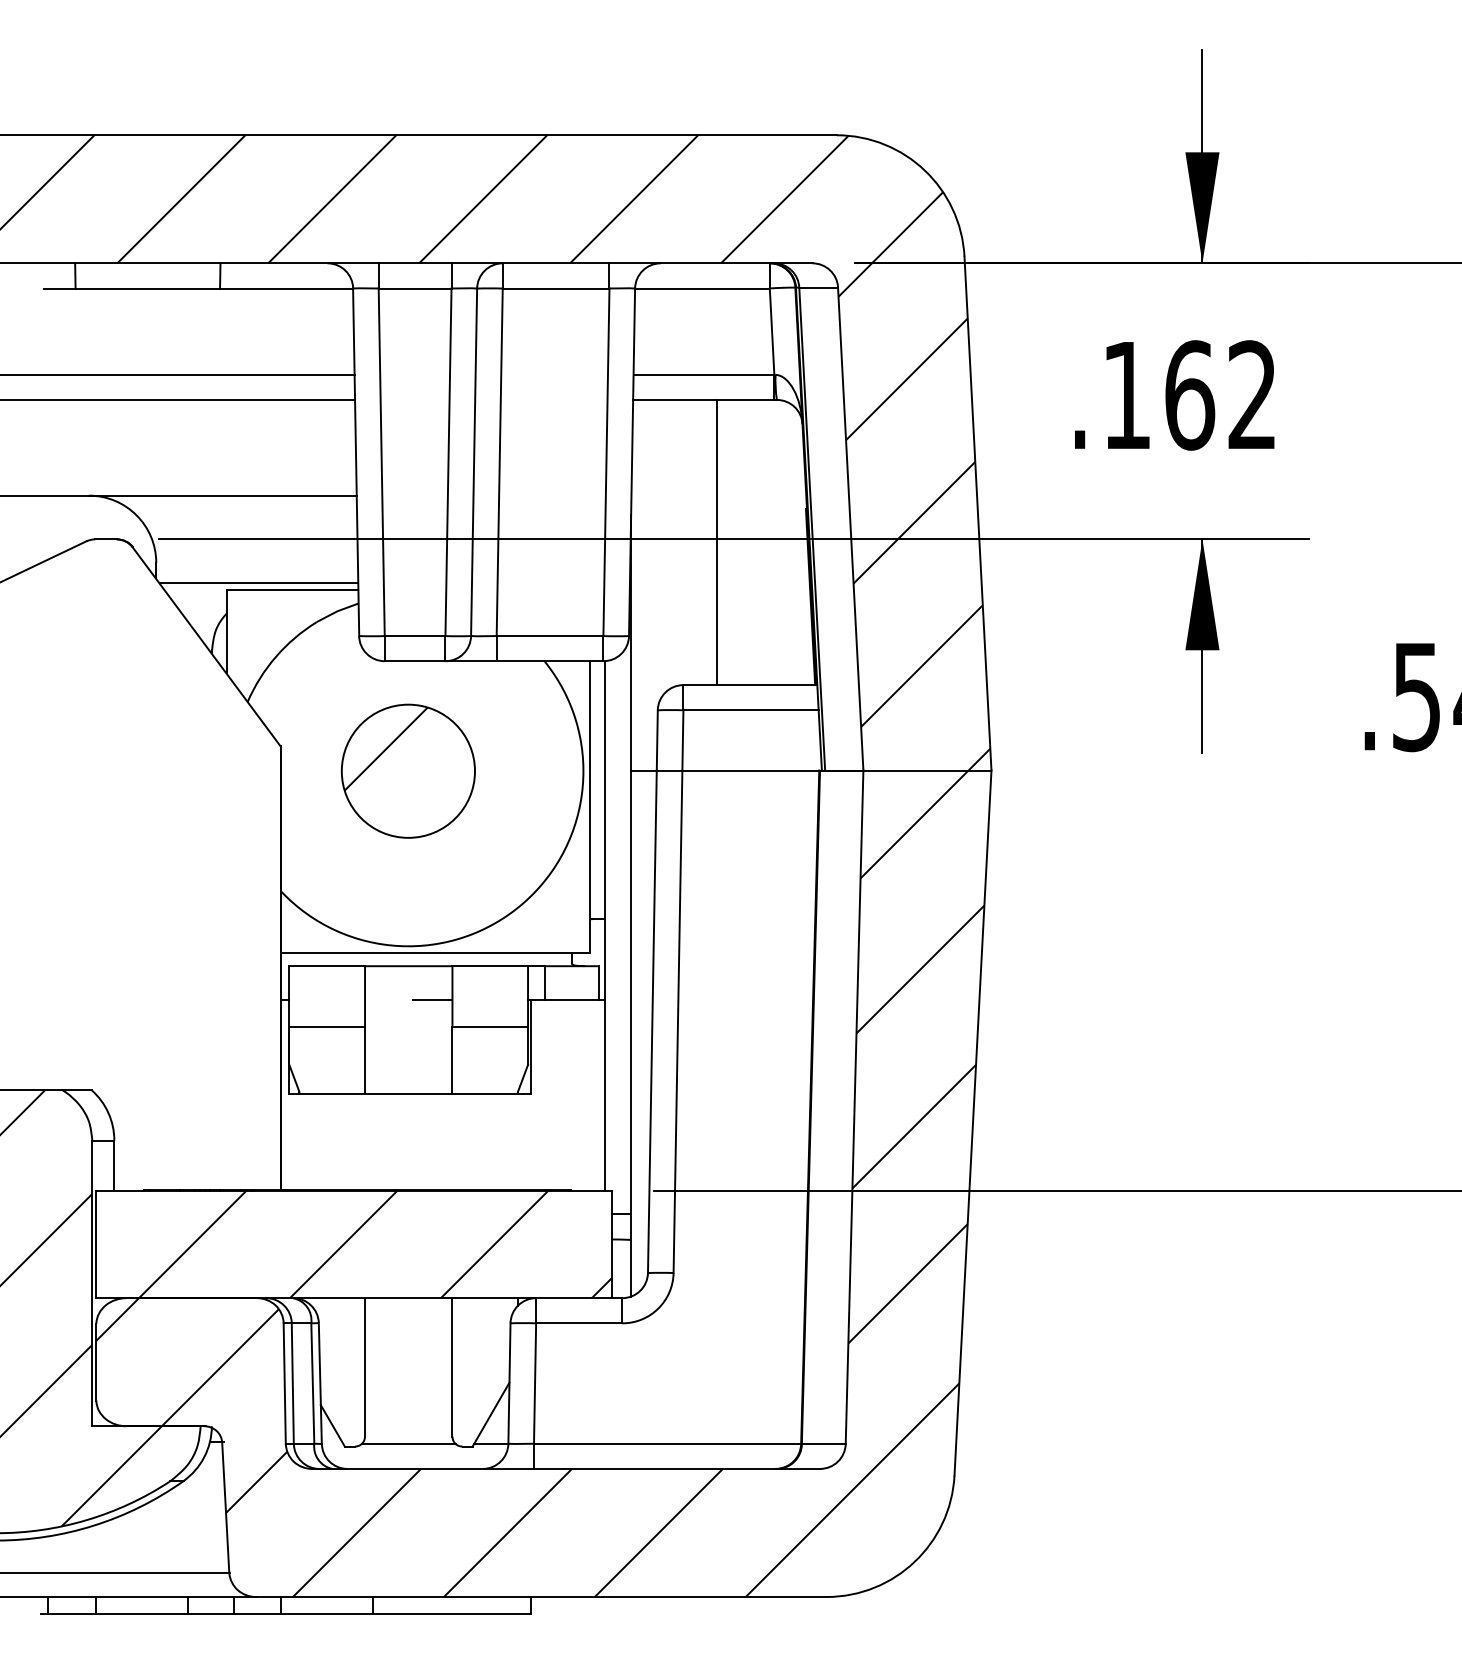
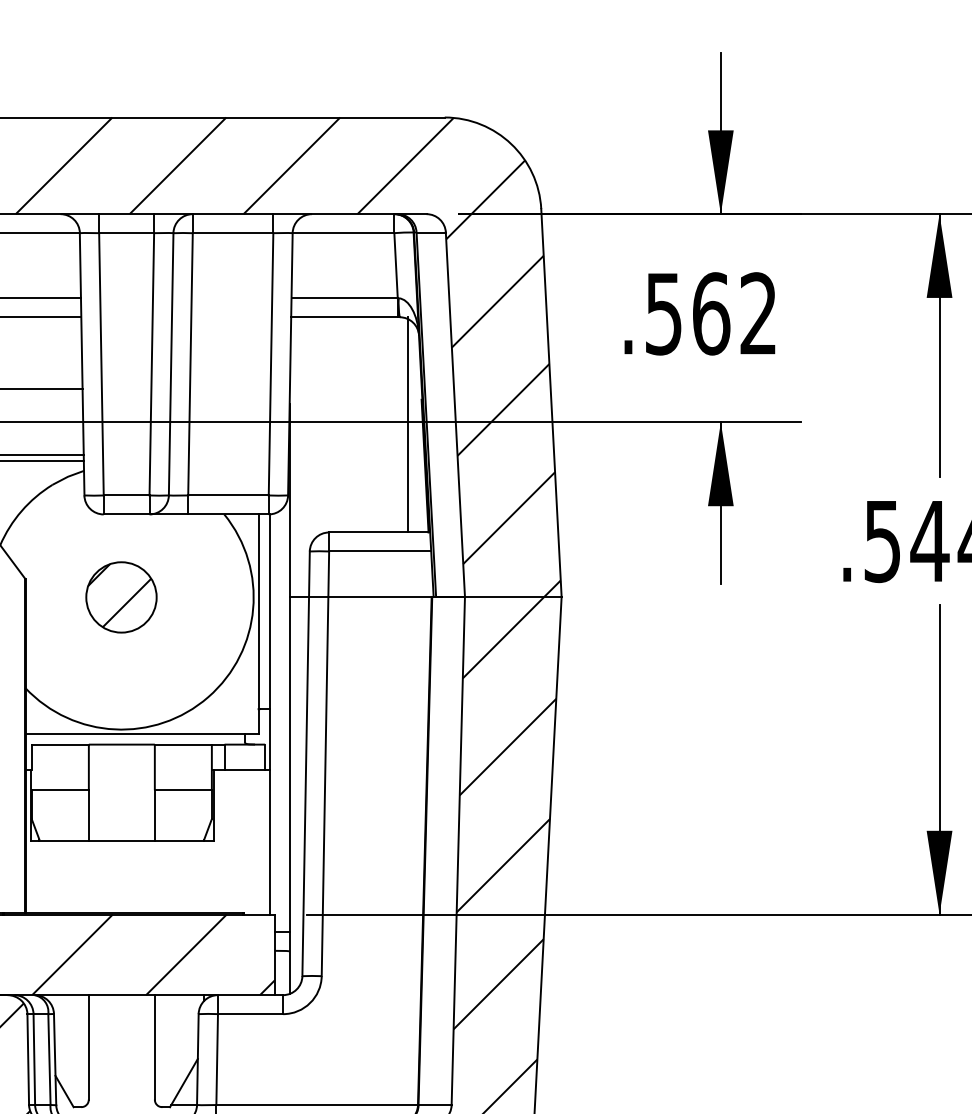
text: (1126, 396) -> (663, 314), .162 -> .562
line: (716, 542) -> (408, 424), moved
part: (407, 770) -> (120, 596), size x0.7
line: (432, 999) -> (139, 769), removed
line: (408, 1444) -> (121, 1105), removed

